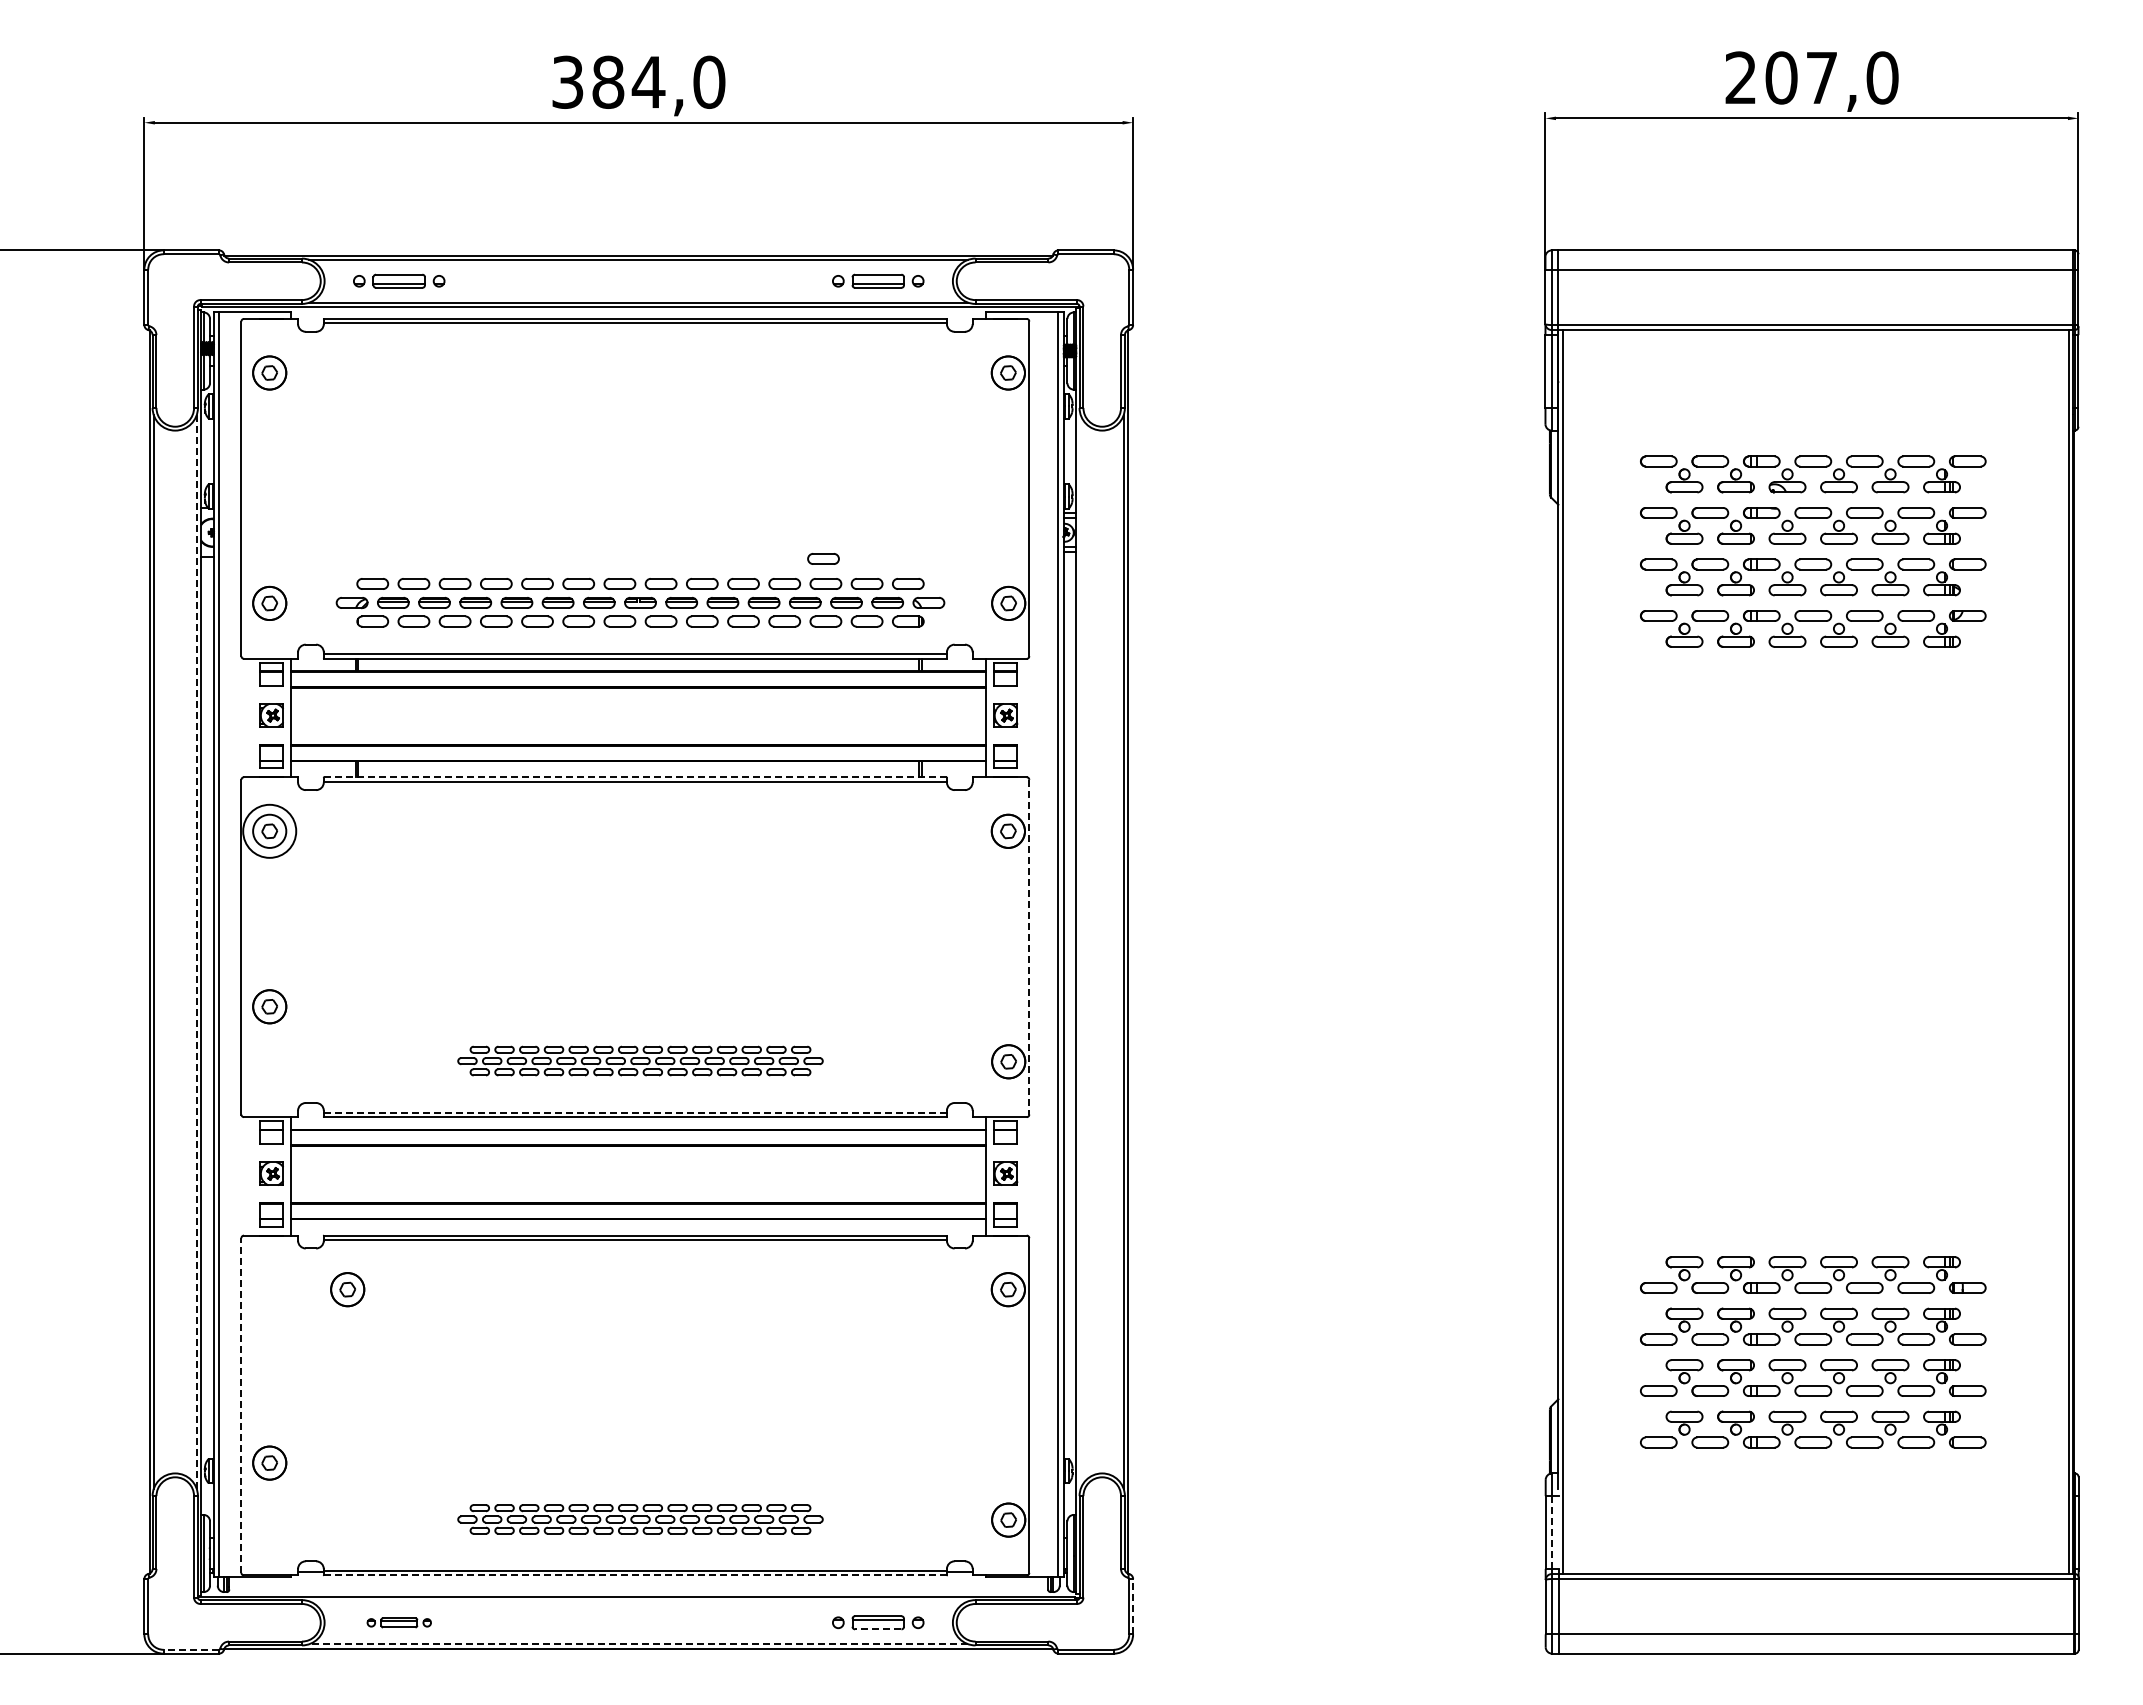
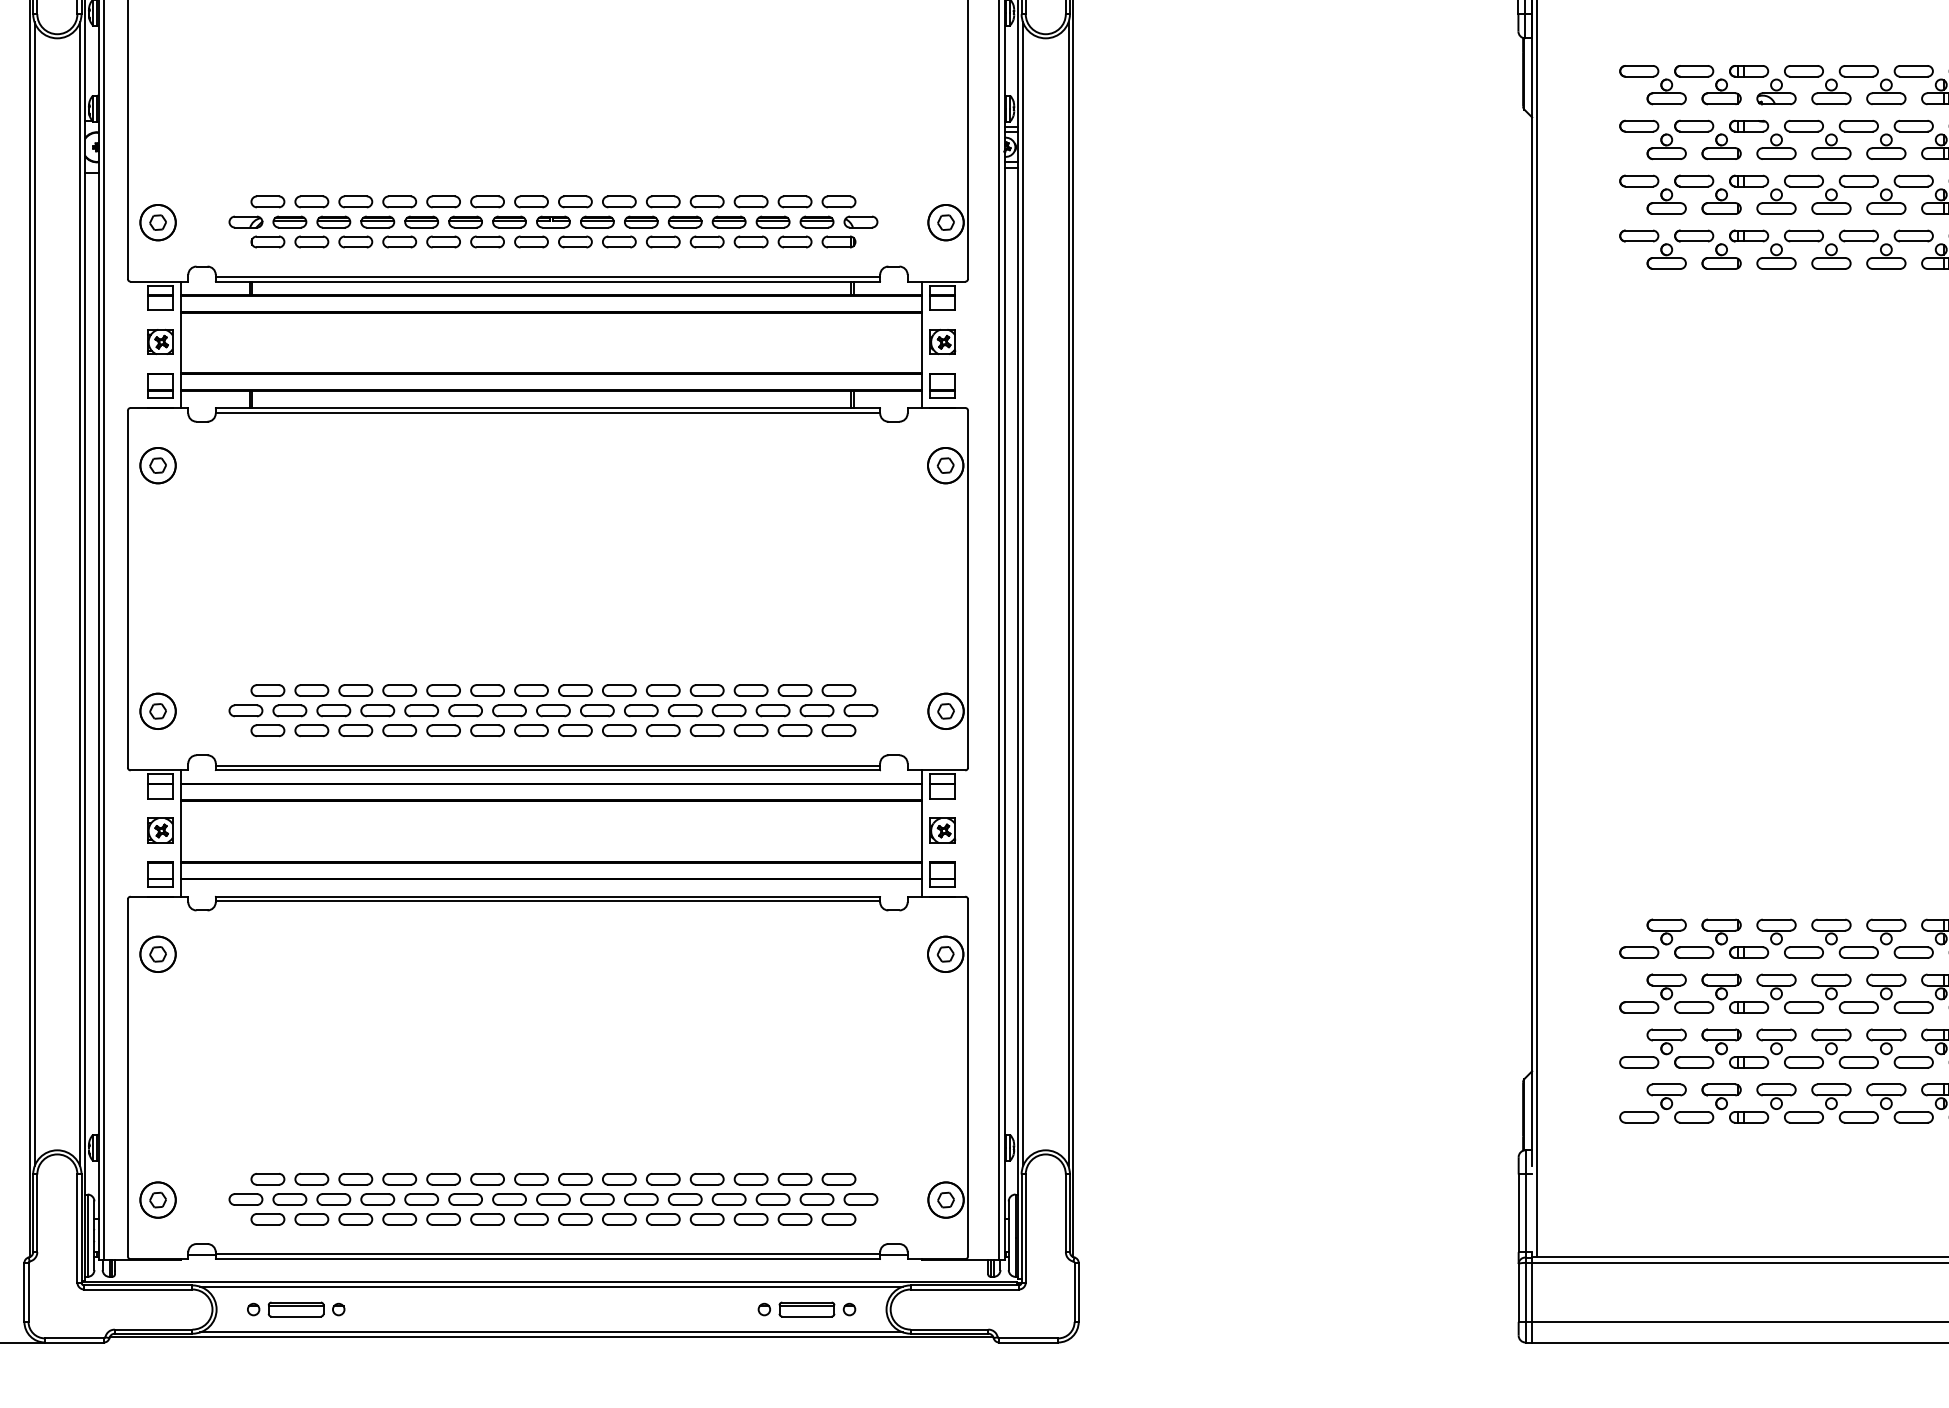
part: (823, 558) -> (748, 174), removed
line: (634, 777) -> (547, 408), dashed -> solid
circle: (269, 830) -> (157, 464), size x0.62
line: (1029, 947) -> (968, 589), dashed -> solid
line: (1080, 951) -> (1022, 593), added
line: (196, 952) -> (80, 594), dashed -> solid
part: (269, 1006) -> (157, 711), moved
part: (640, 1060) -> (553, 710), size x1.67
line: (635, 1112) -> (548, 765), dashed -> solid
part: (347, 1289) -> (157, 954), moved
line: (241, 1405) -> (127, 1077), dashed -> solid
part: (269, 1462) -> (157, 1199), moved
part: (640, 1519) -> (553, 1199), size x1.67
line: (1552, 1532) -> (1525, 1213), dashed -> solid
line: (635, 1575) -> (548, 1259), dashed -> solid
line: (638, 1601) -> (551, 1286), added
line: (1133, 1606) -> (1079, 1292), dashed -> solid
part: (399, 1622) -> (296, 1309), size x1.43
line: (877, 1629) -> (806, 1316), dashed -> solid
line: (638, 1644) -> (551, 1332), dashed -> solid
line: (191, 1649) -> (74, 1338), dashed -> solid

